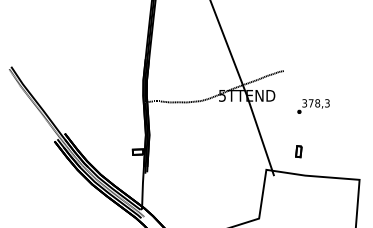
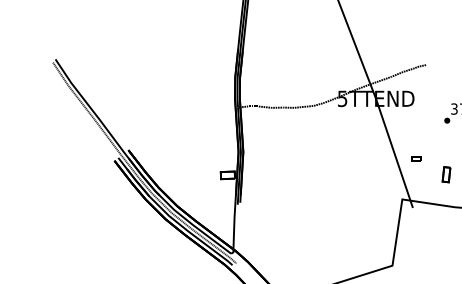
part: (276, 140) -> (416, 159), added

